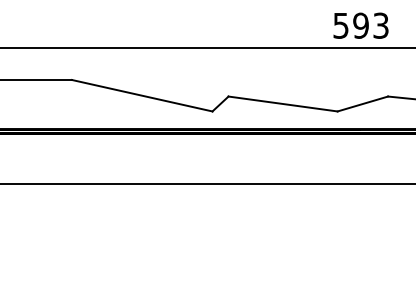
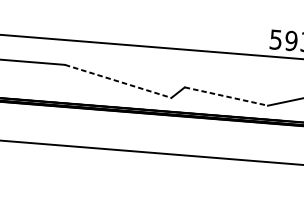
line: (142, 95) -> (118, 81), solid -> dashed
line: (283, 104) -> (226, 96), solid -> dashed

